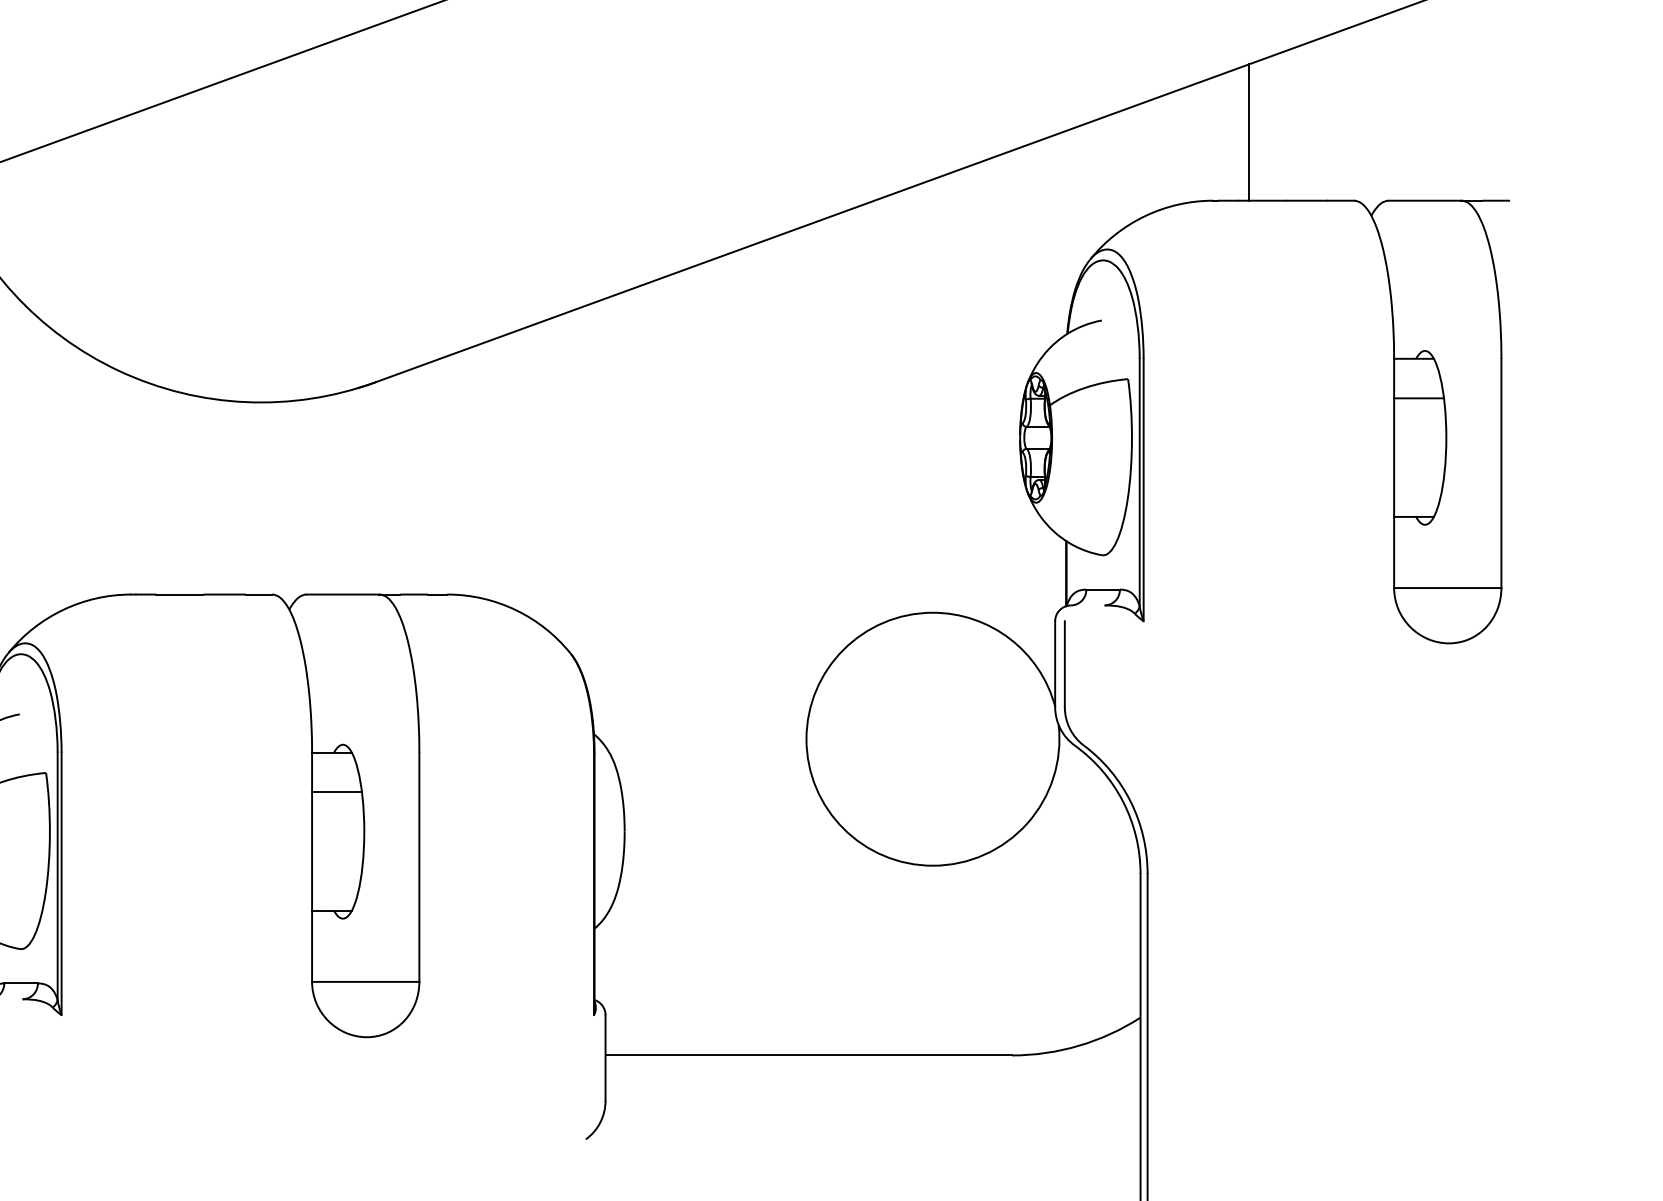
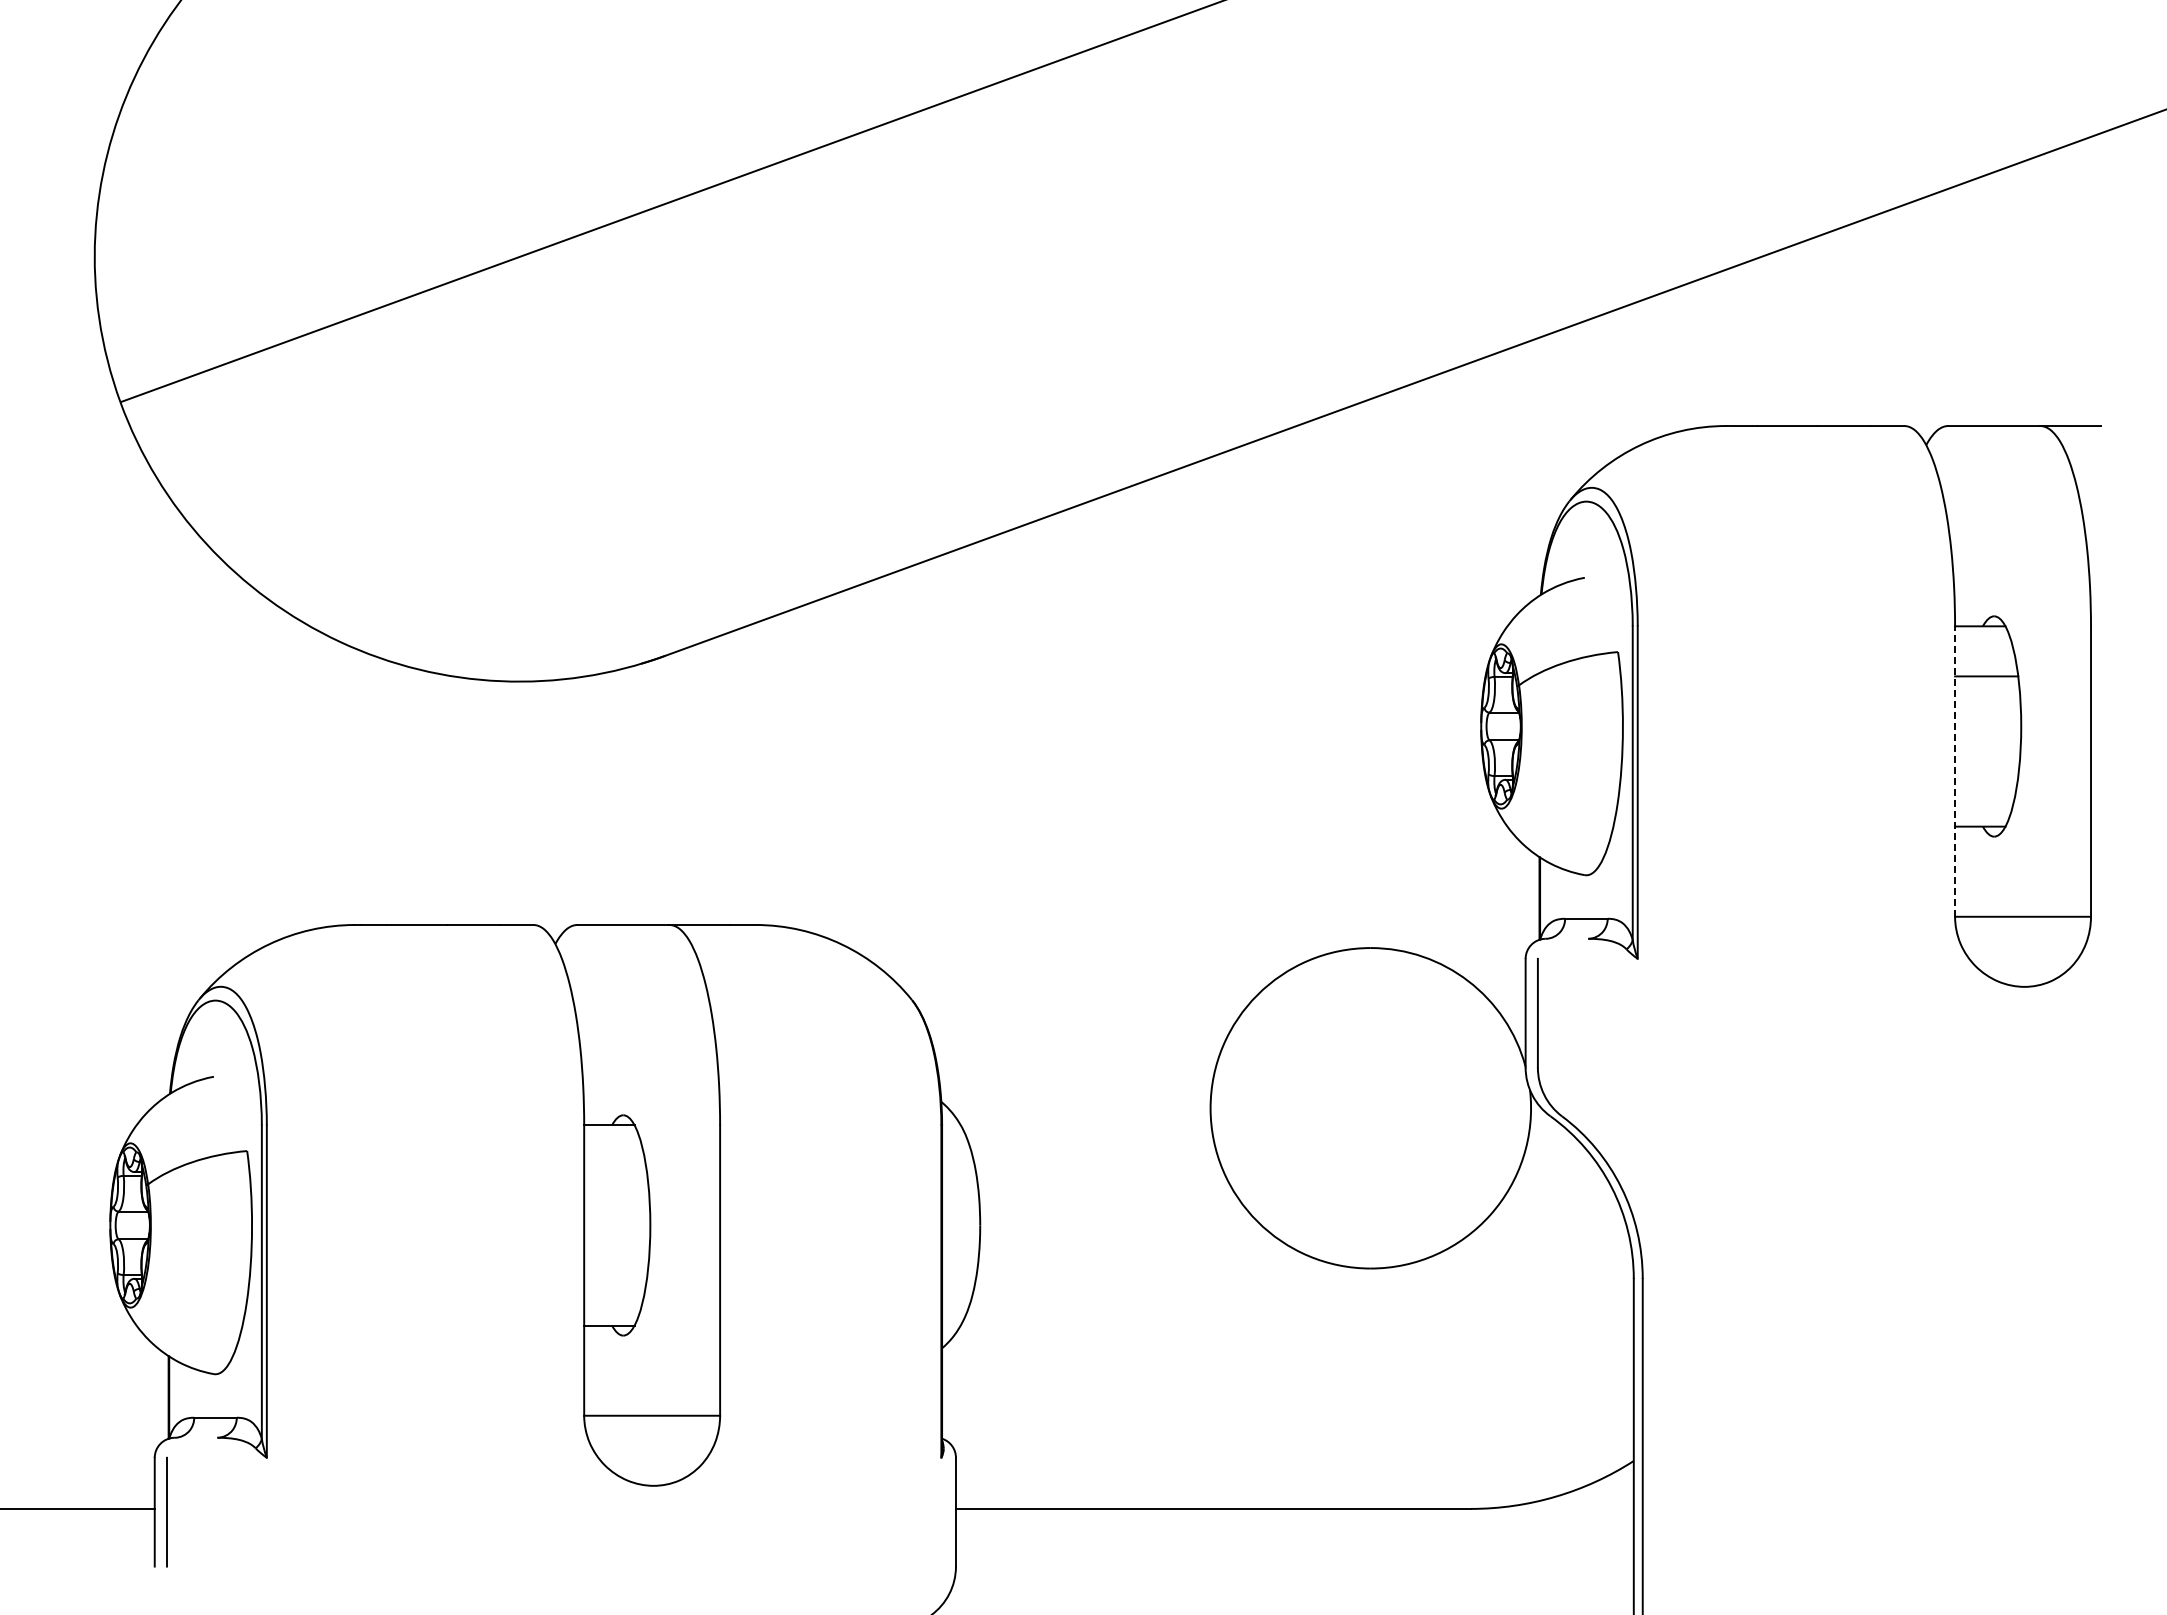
line: (1249, 132) -> (1771, 339), removed
line: (1394, 473) -> (1955, 771), solid -> dashed
line: (336, 792) -> (615, 1175), removed

